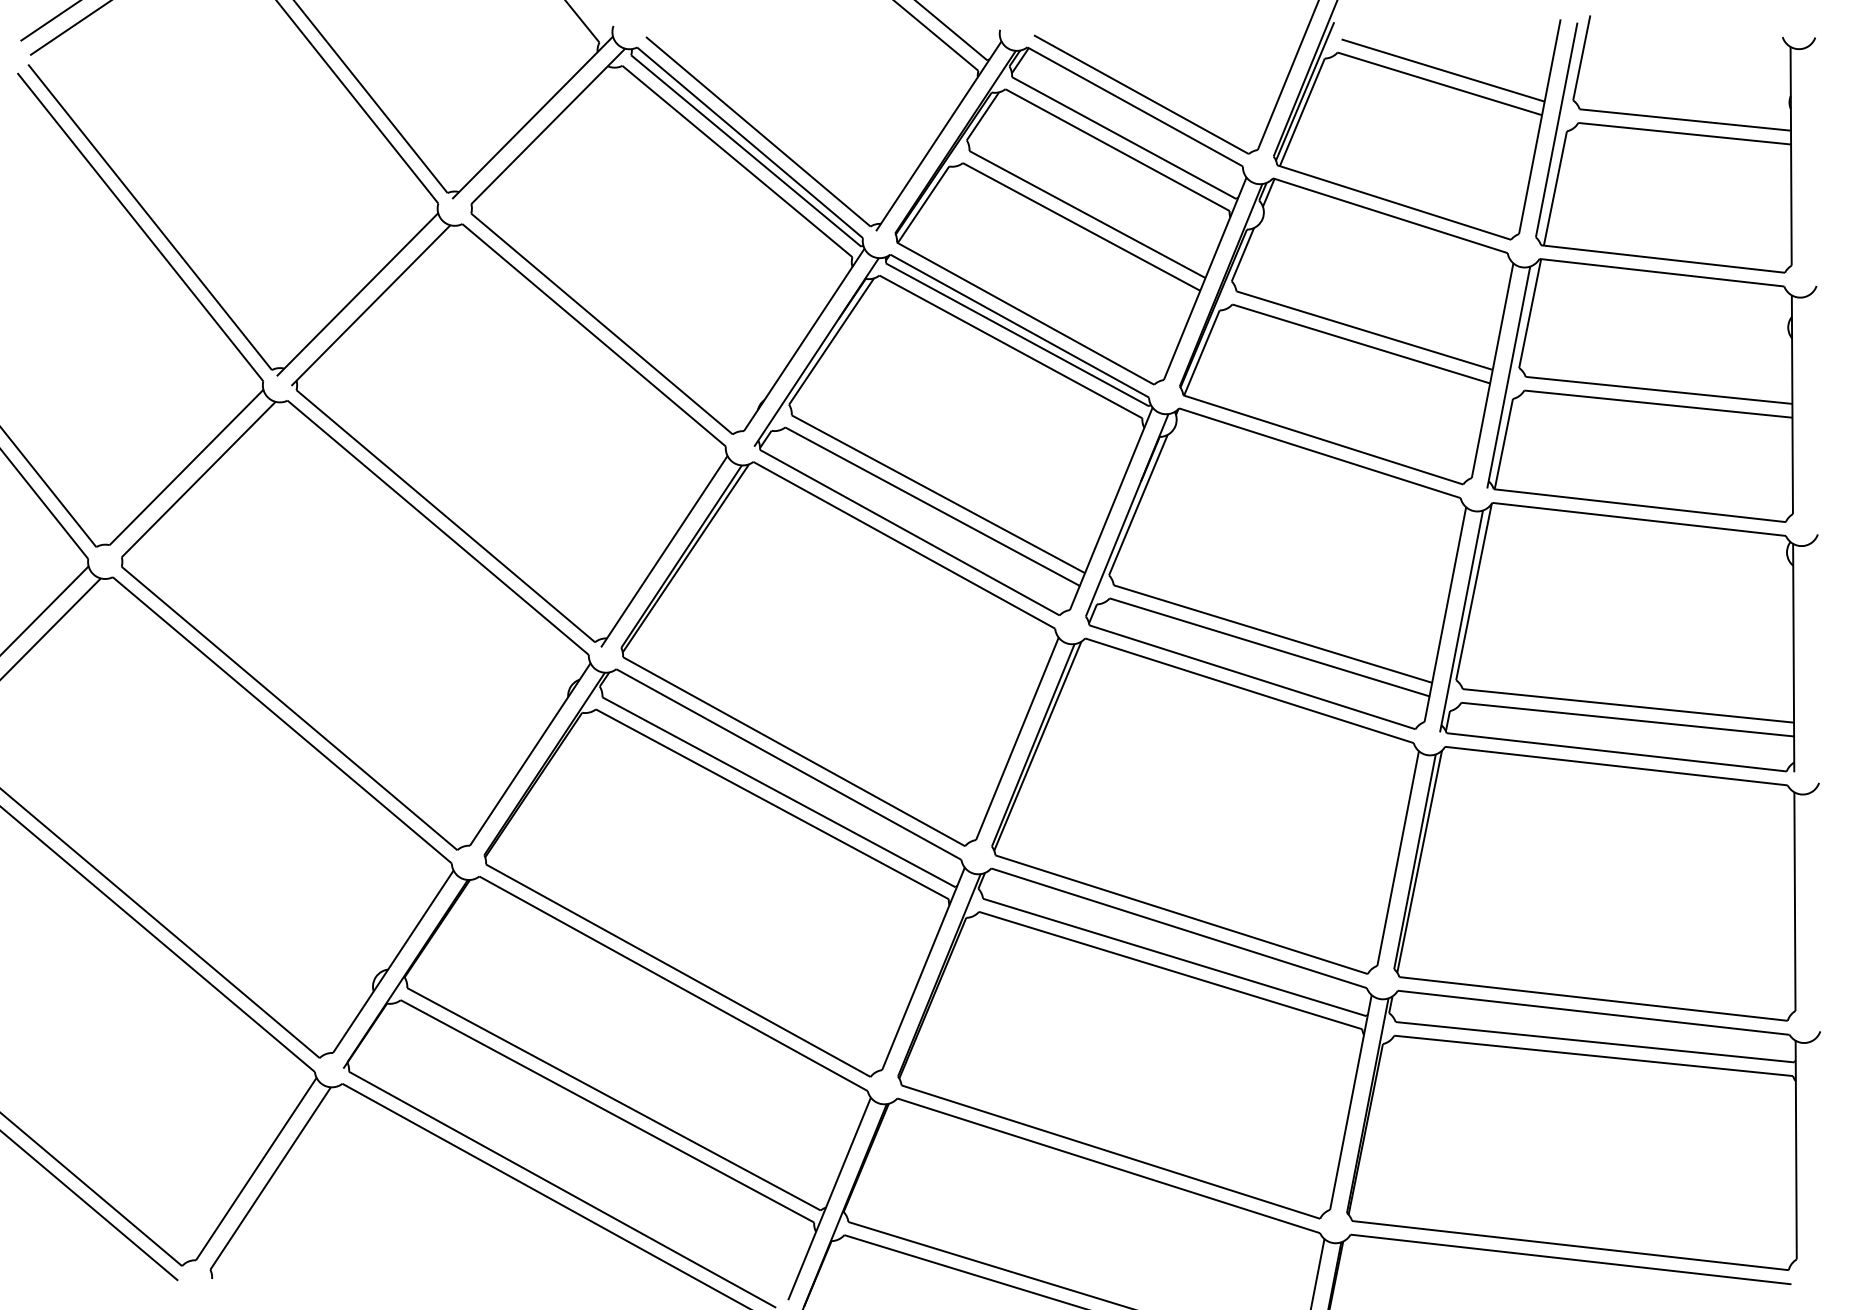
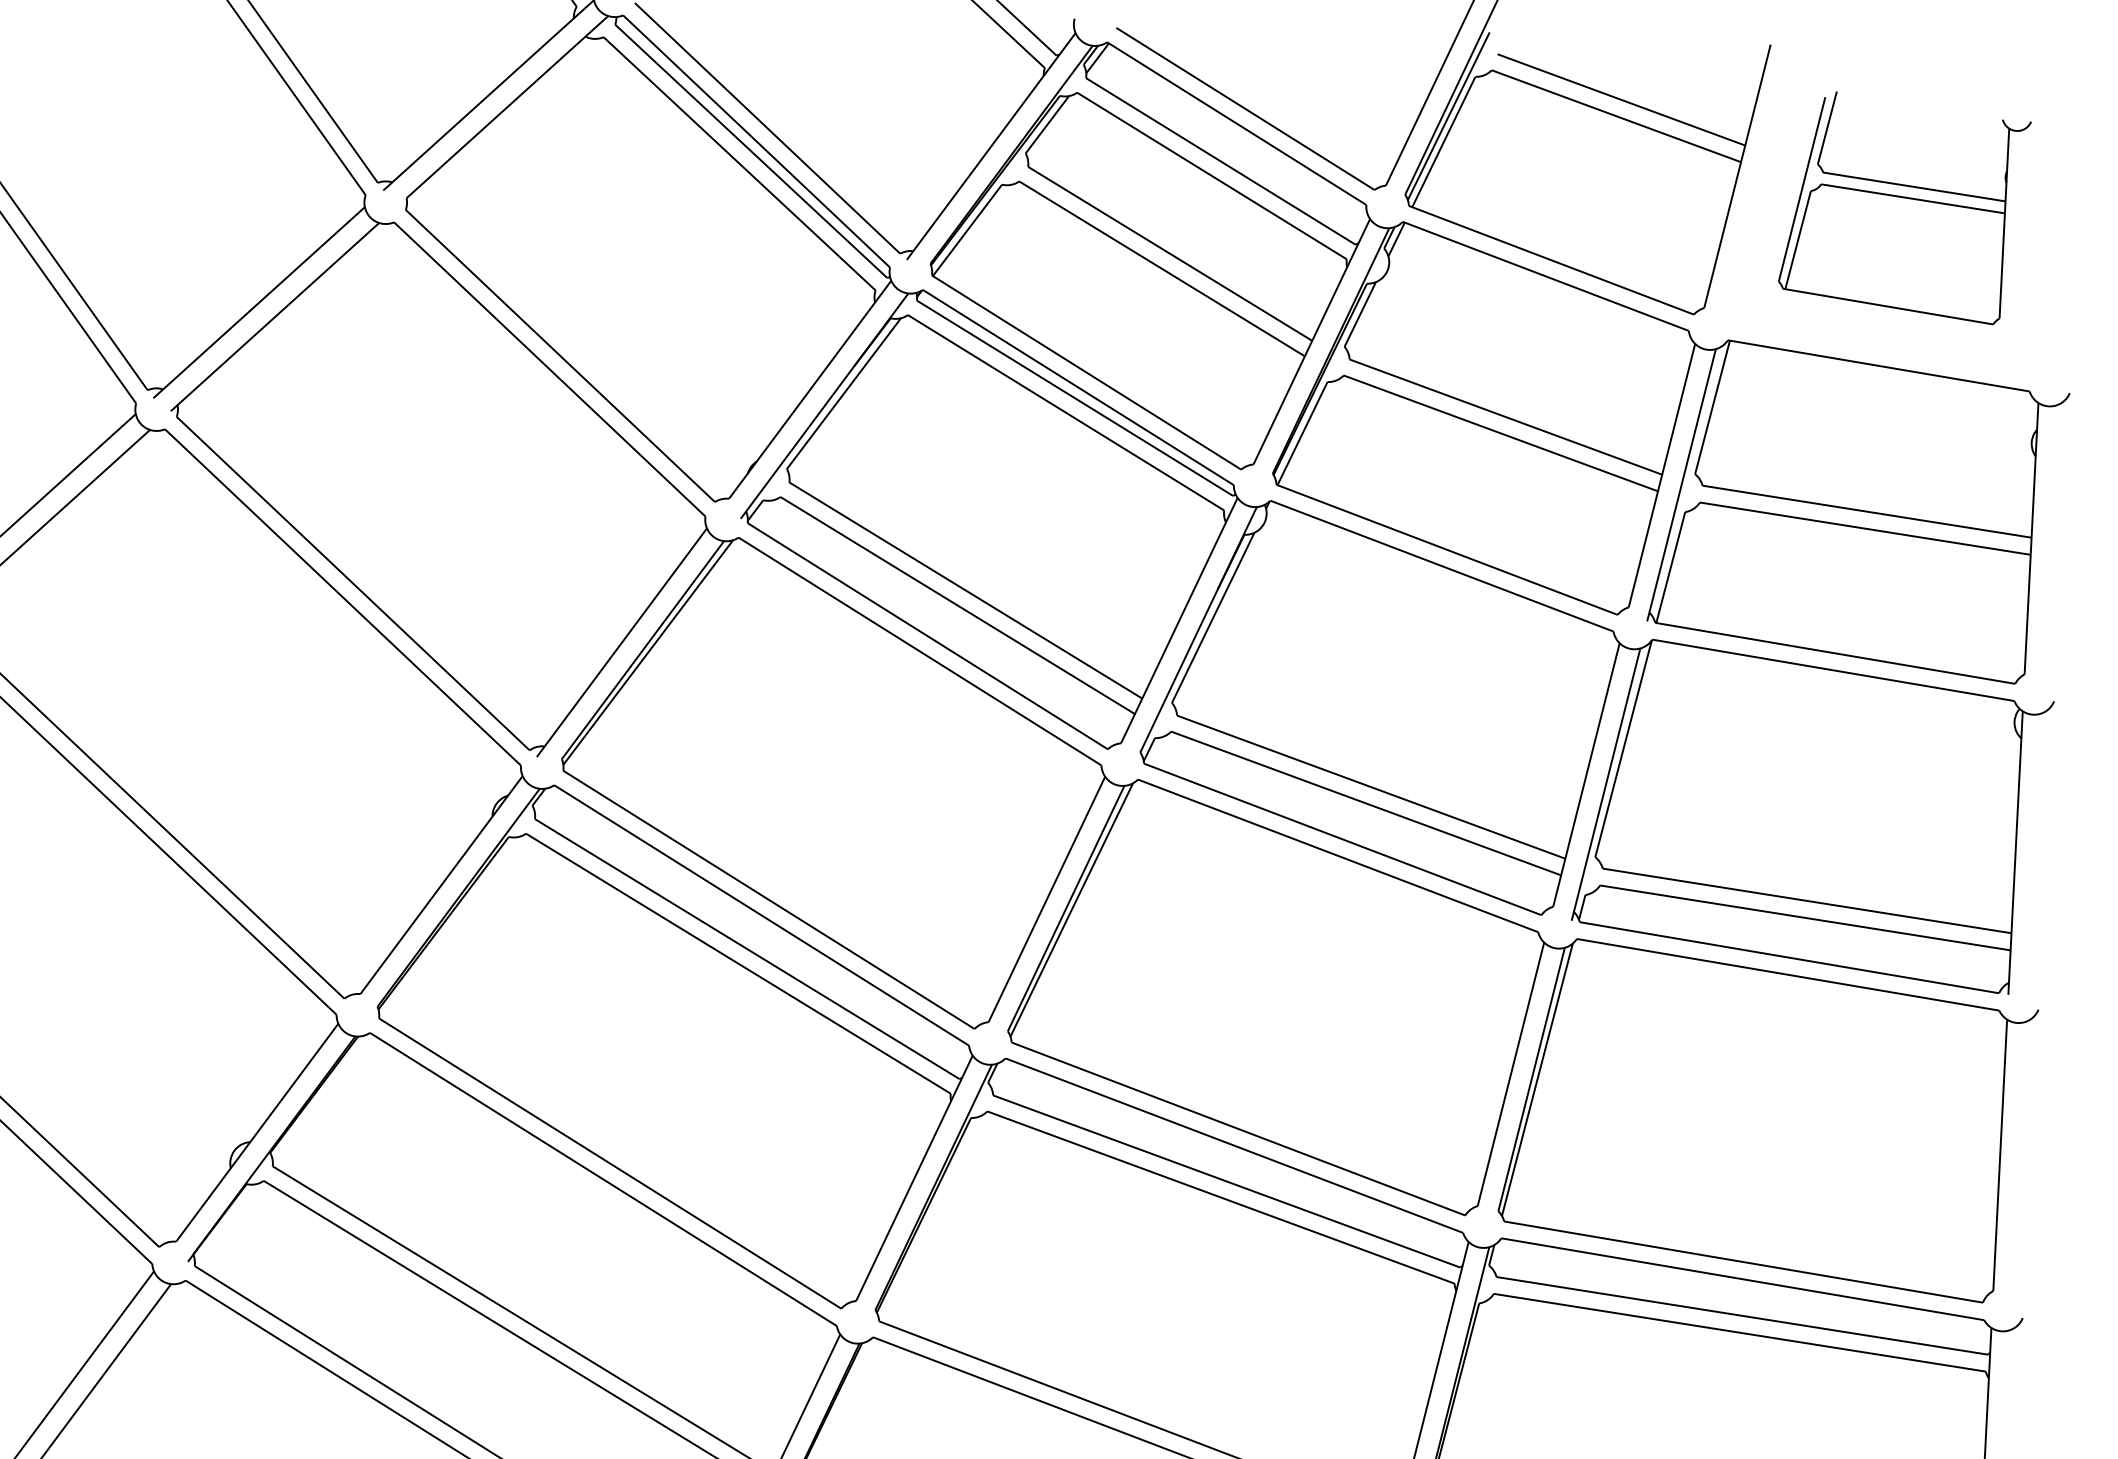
part: (1675, 144) -> (1904, 207), size x0.7

